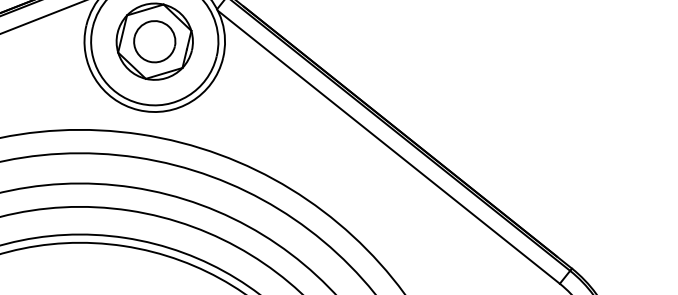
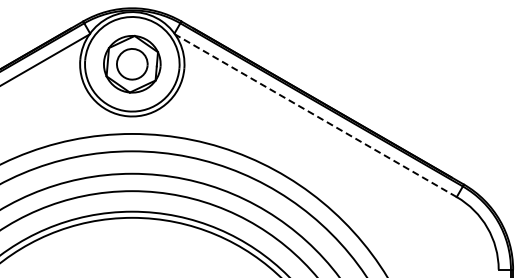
line: (388, 146) -> (315, 115), solid -> dashed

